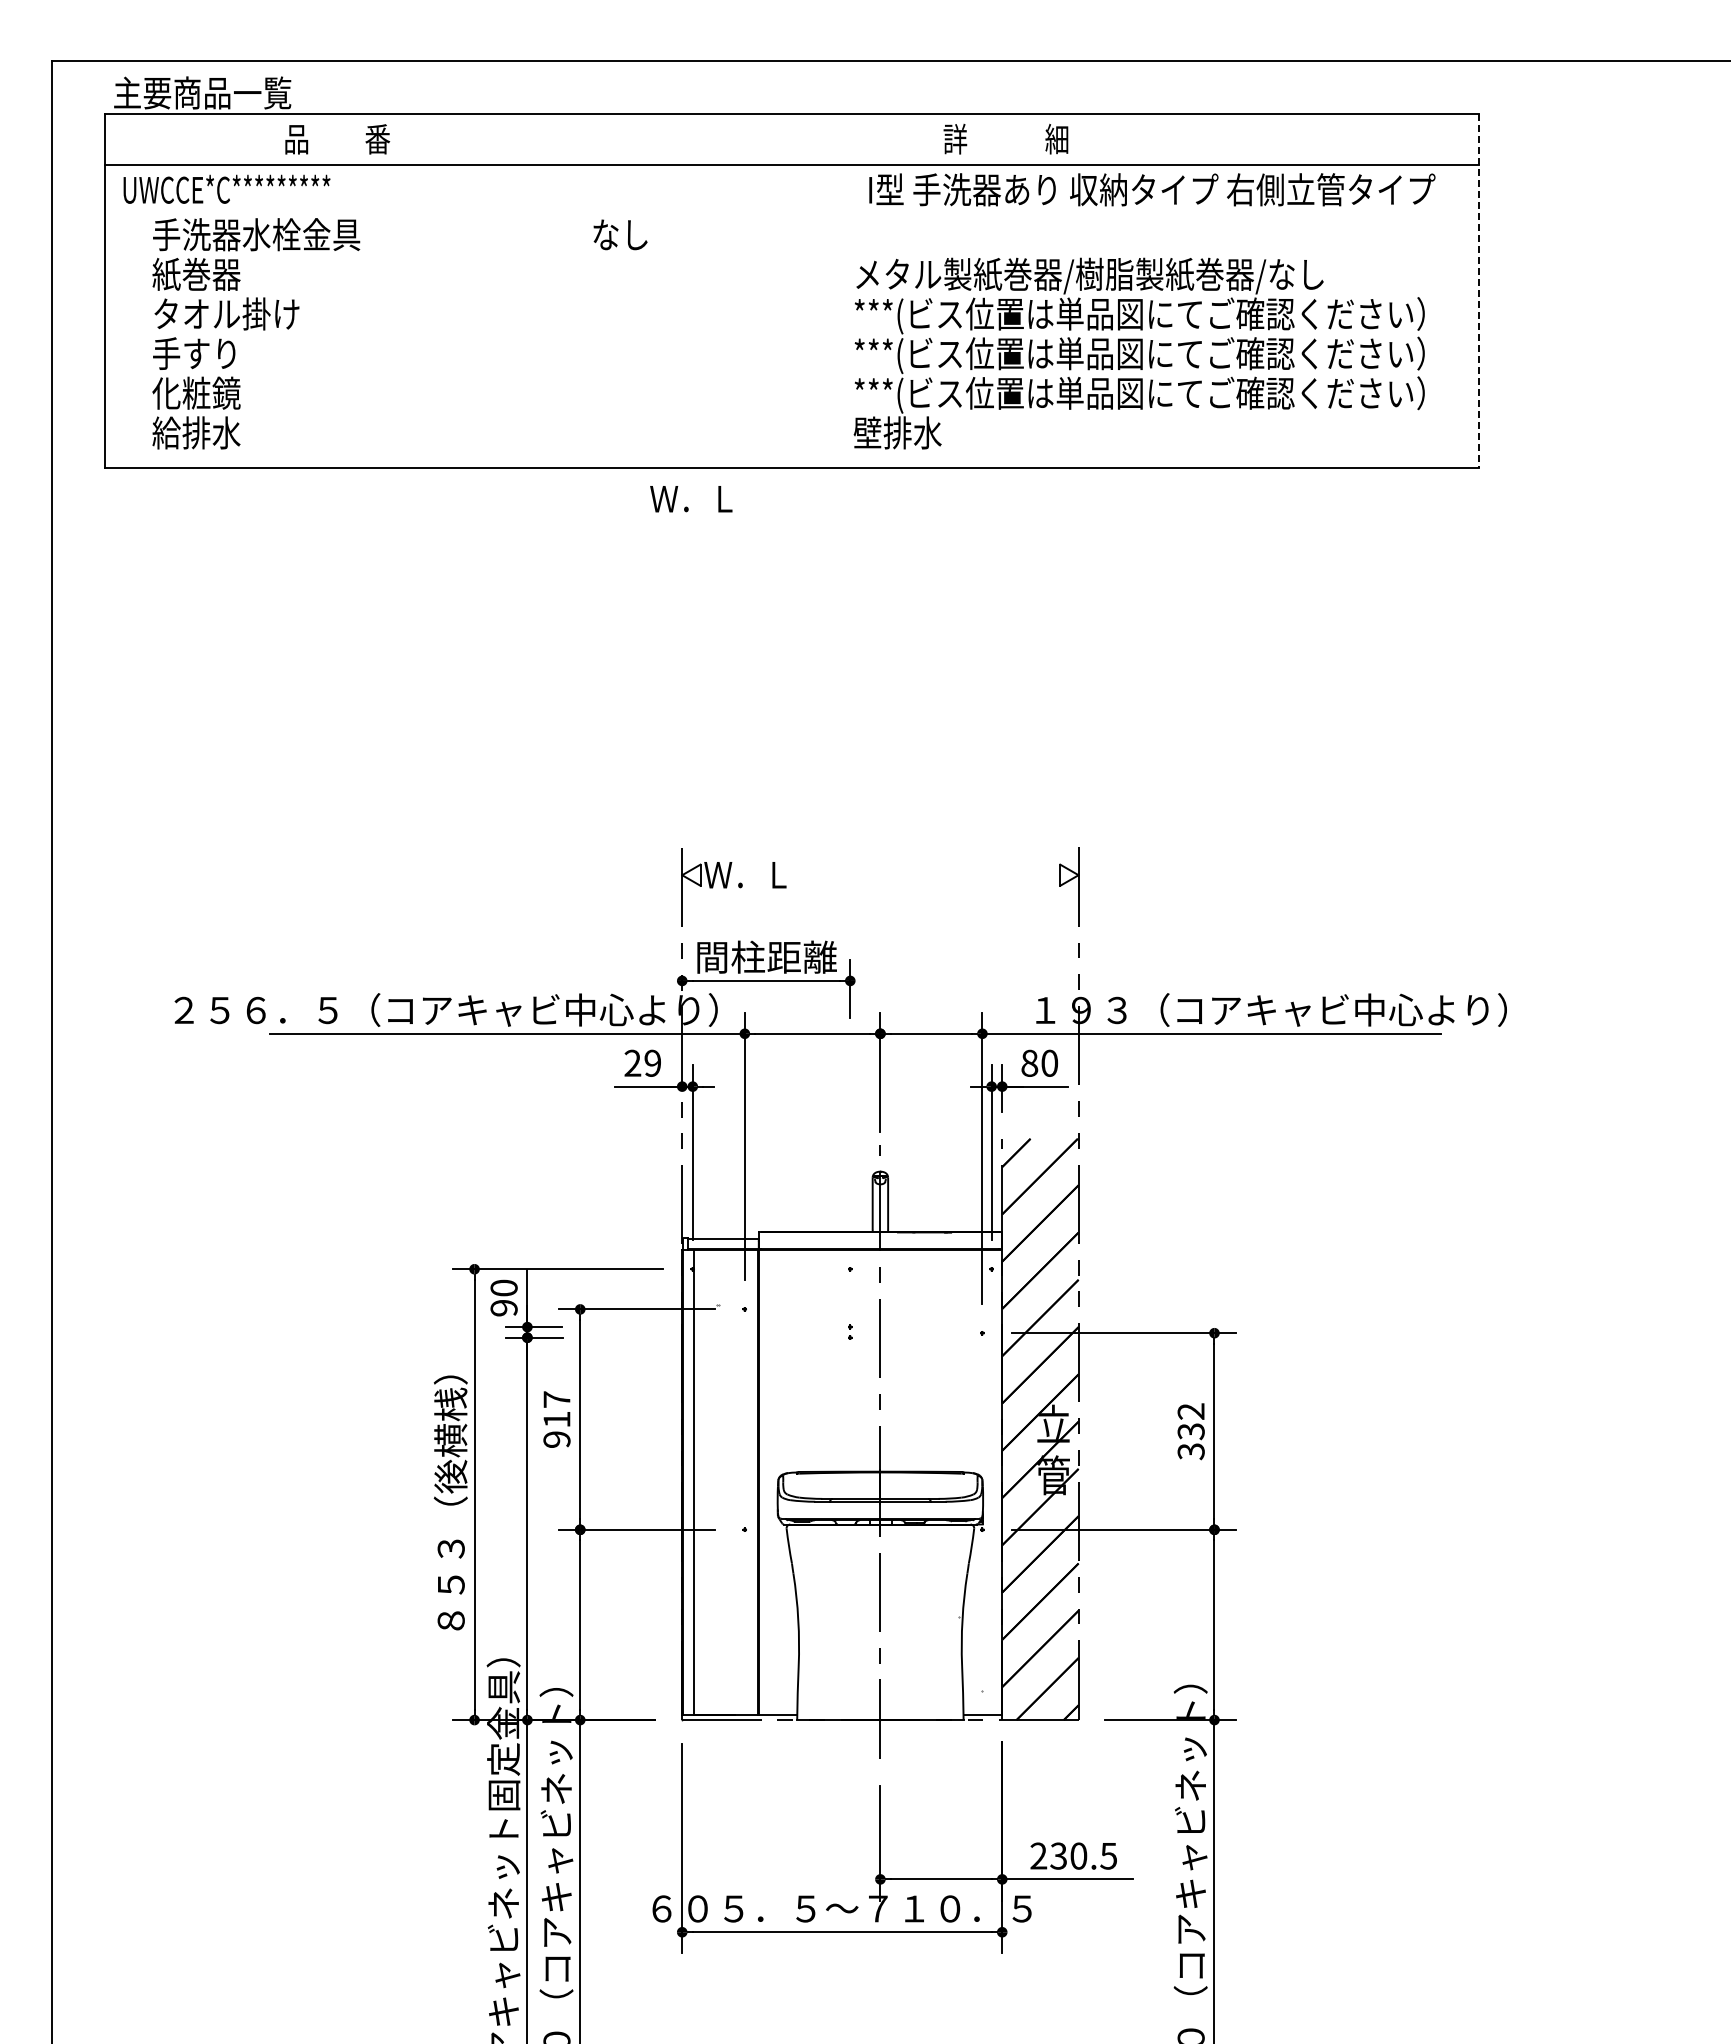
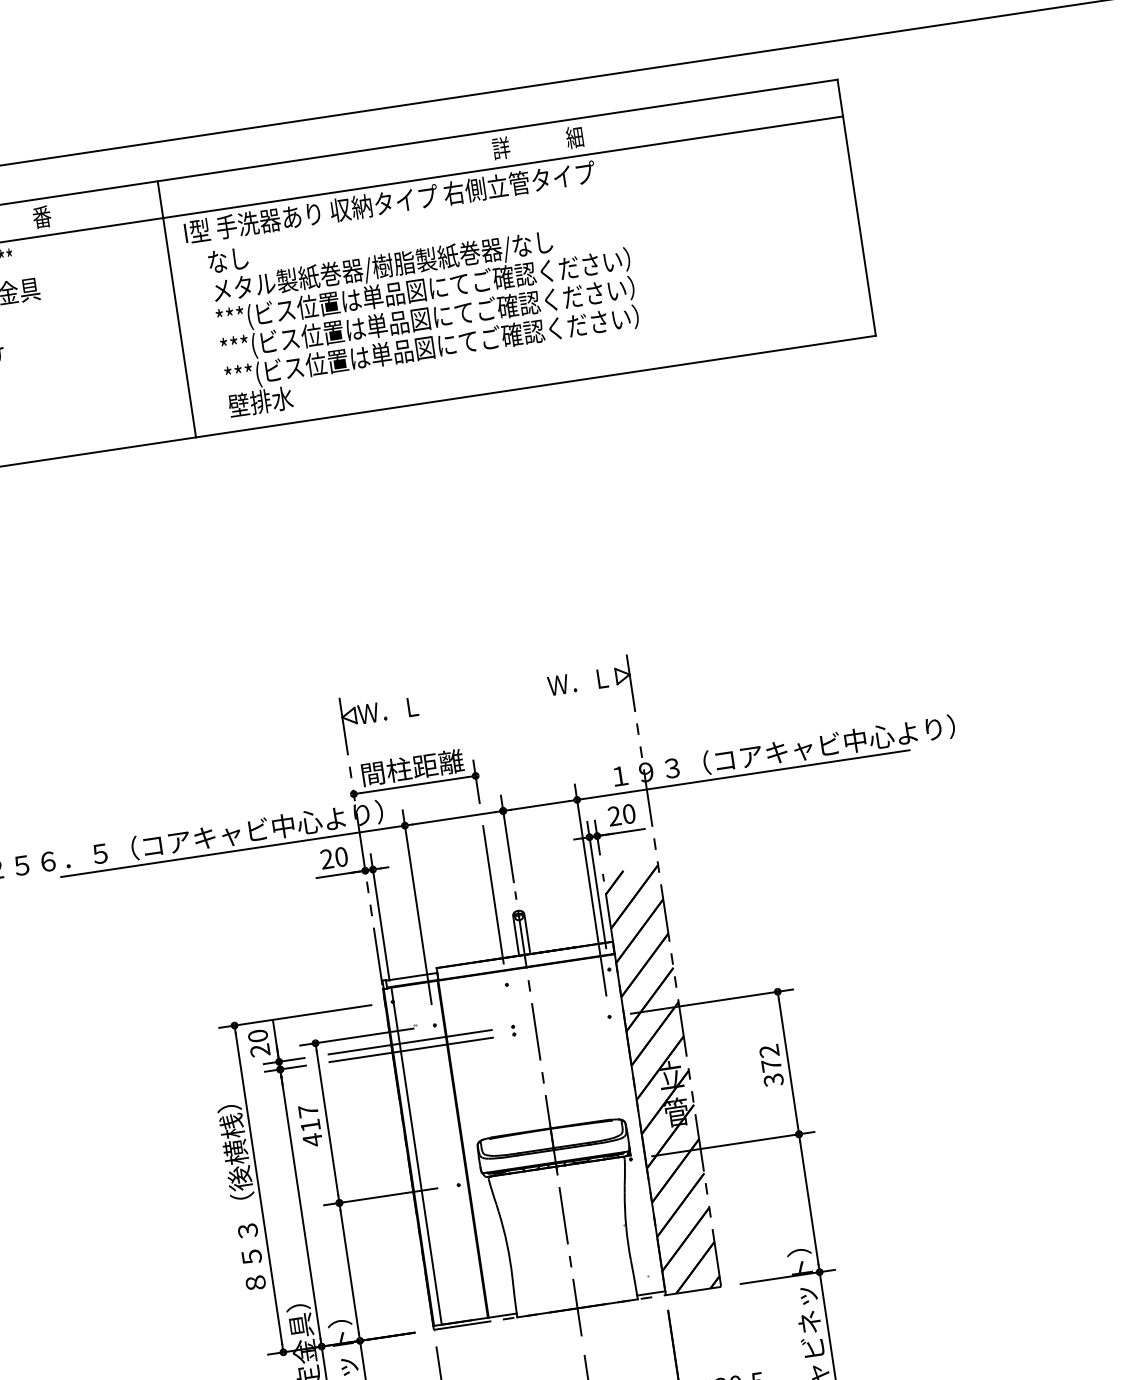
text: (1005, 138) -> (537, 142), moved
text: (1152, 189) -> (390, 202), moved
line: (541, 290) -> (177, 308), added
line: (1479, 290) -> (856, 207), dashed -> solid
text: (1138, 353) -> (426, 318), moved
text: (691, 499) -> (578, 682), moved
text: (652, 1062) -> (341, 856), 29 -> 20
text: (1029, 1062) -> (614, 815), 80 -> 20
line: (850, 1144) -> (493, 894), added
text: (504, 1307) -> (260, 1050), 90 -> 20
line: (707, 1327) -> (409, 1042), added
line: (707, 1337) -> (410, 1049), added
text: (1190, 1431) -> (771, 1065), 332 -> 372
text: (556, 1439) -> (312, 1140), 917 -> 417

